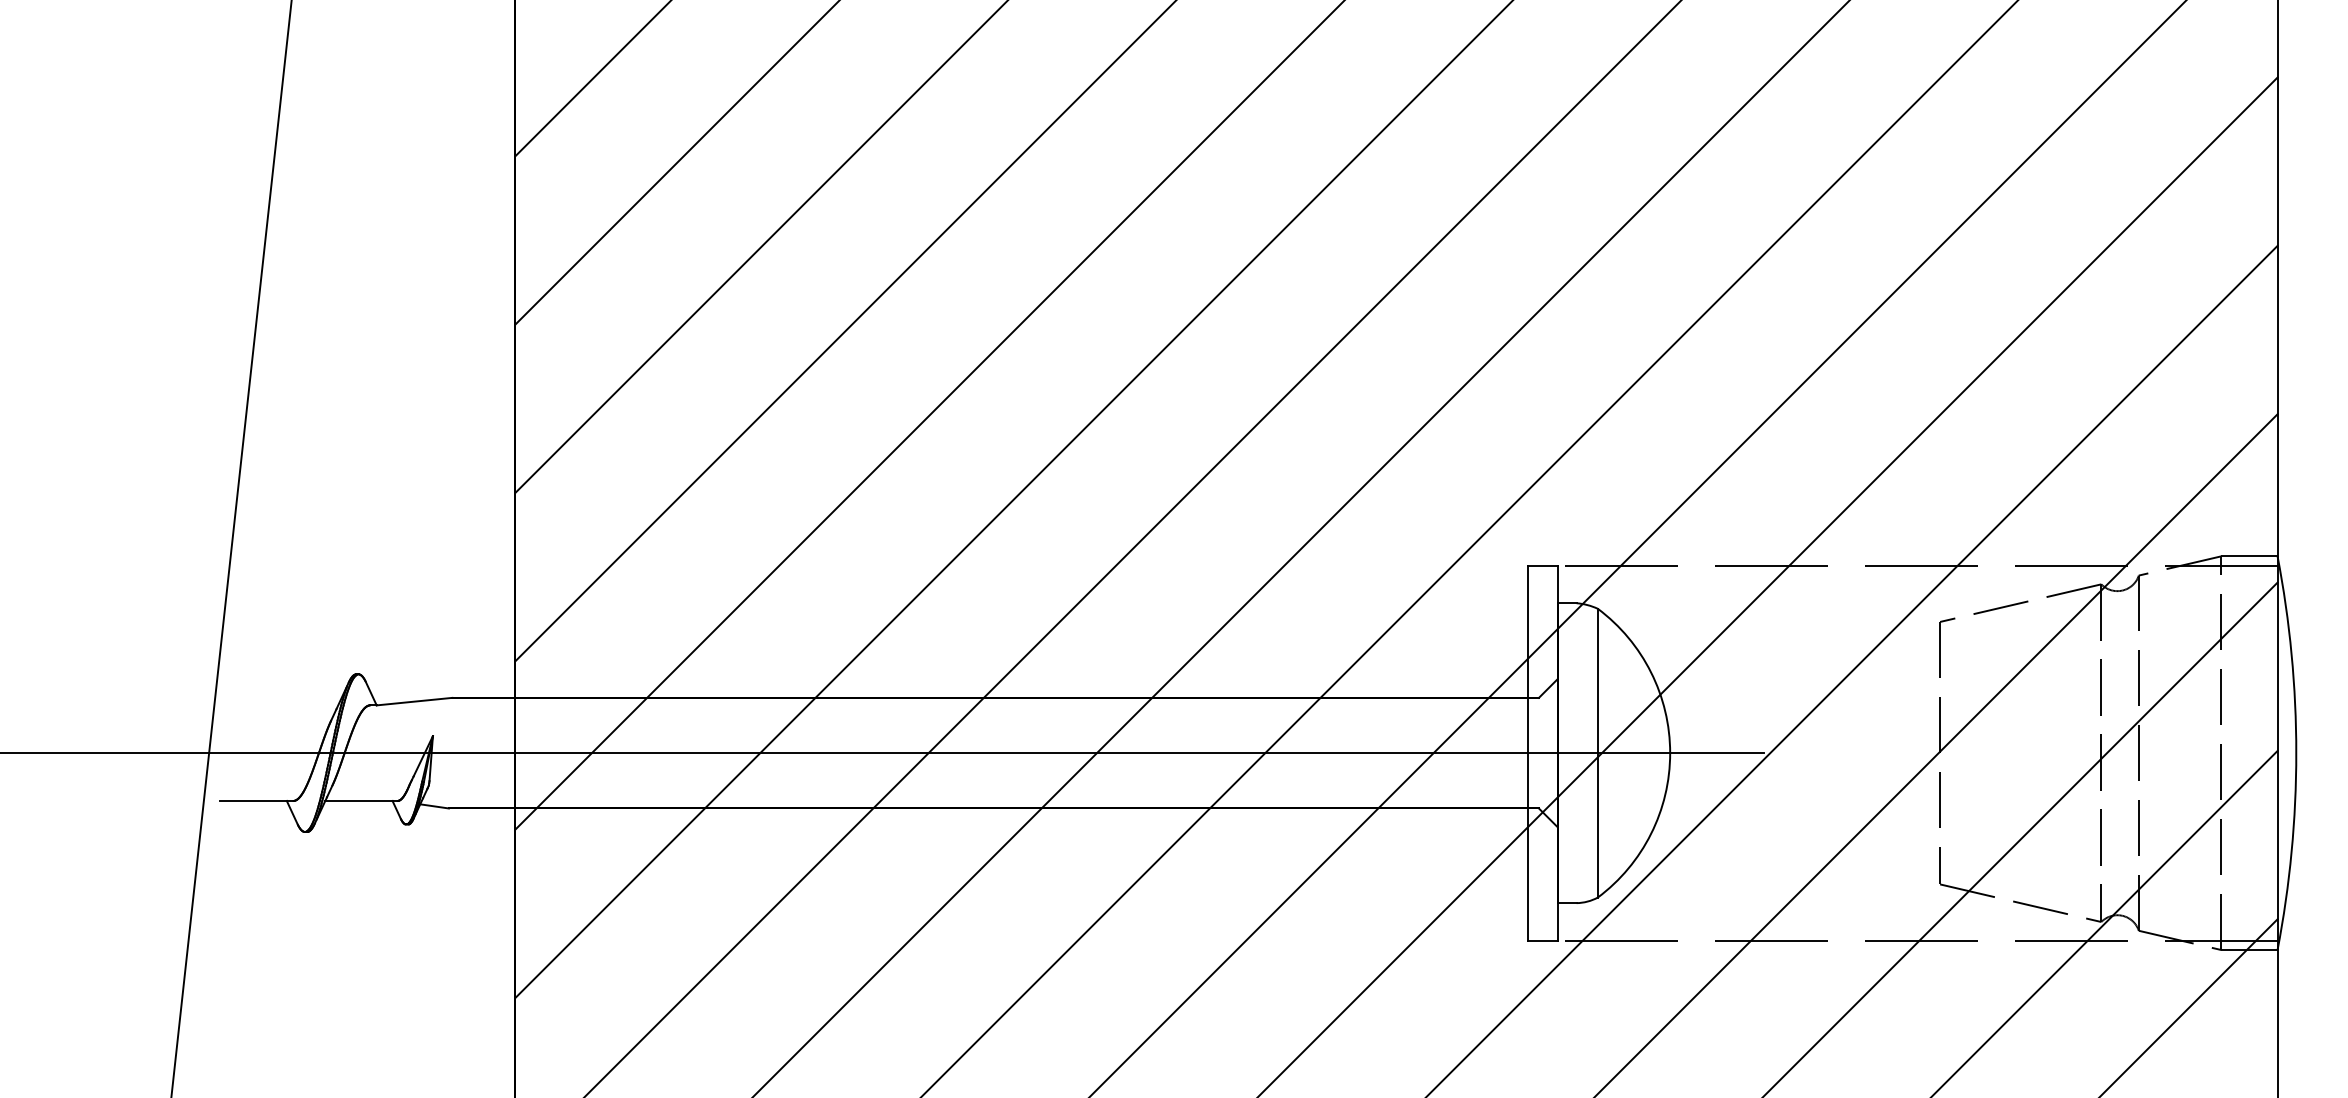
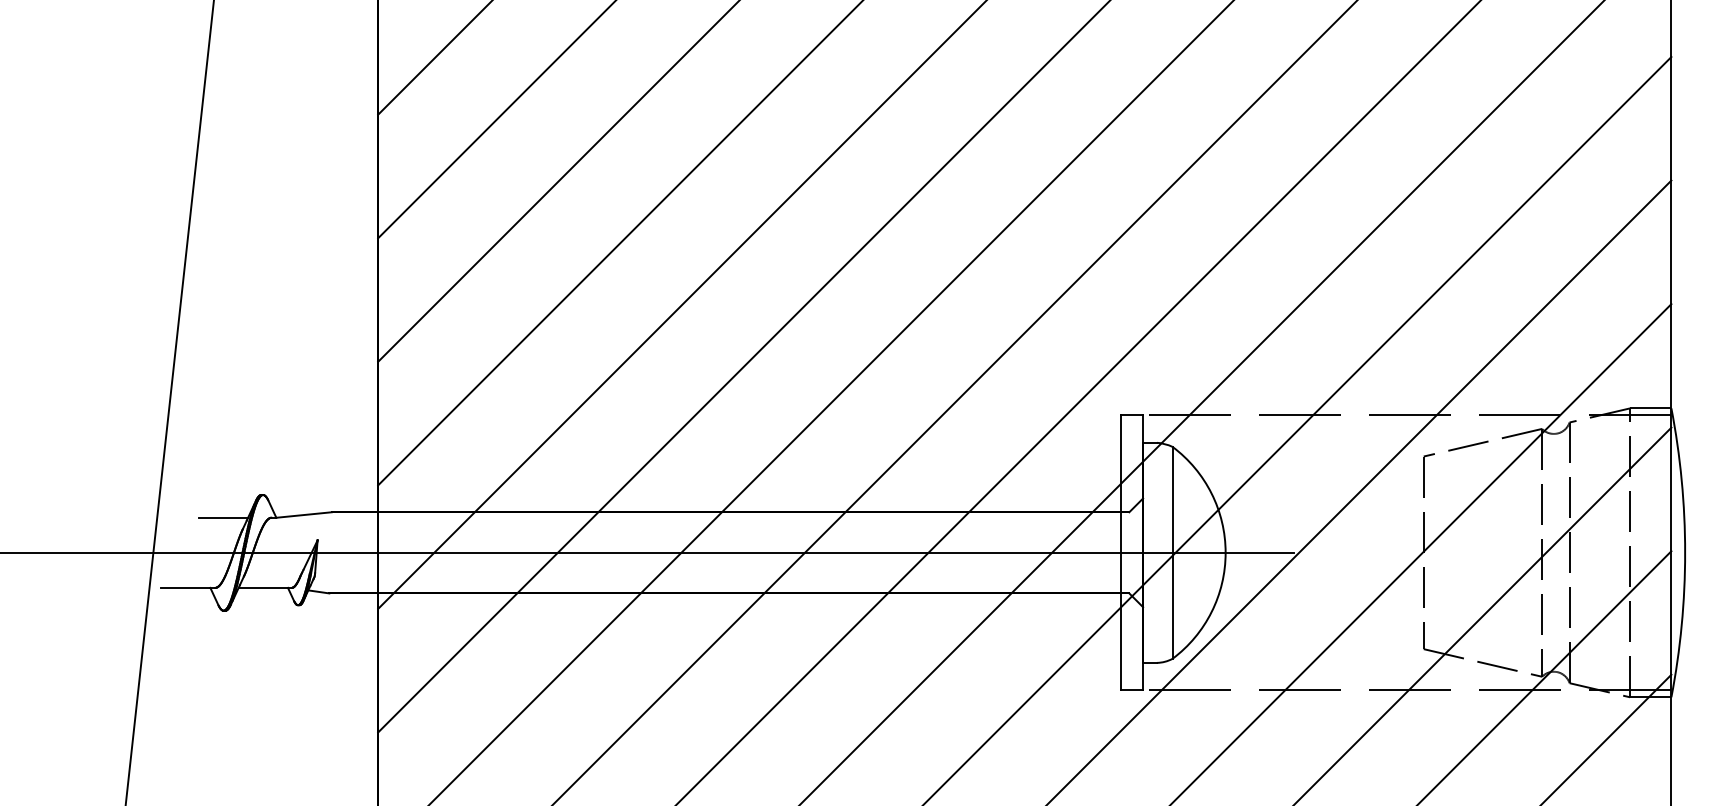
line: (304, 705) -> (223, 517), added

